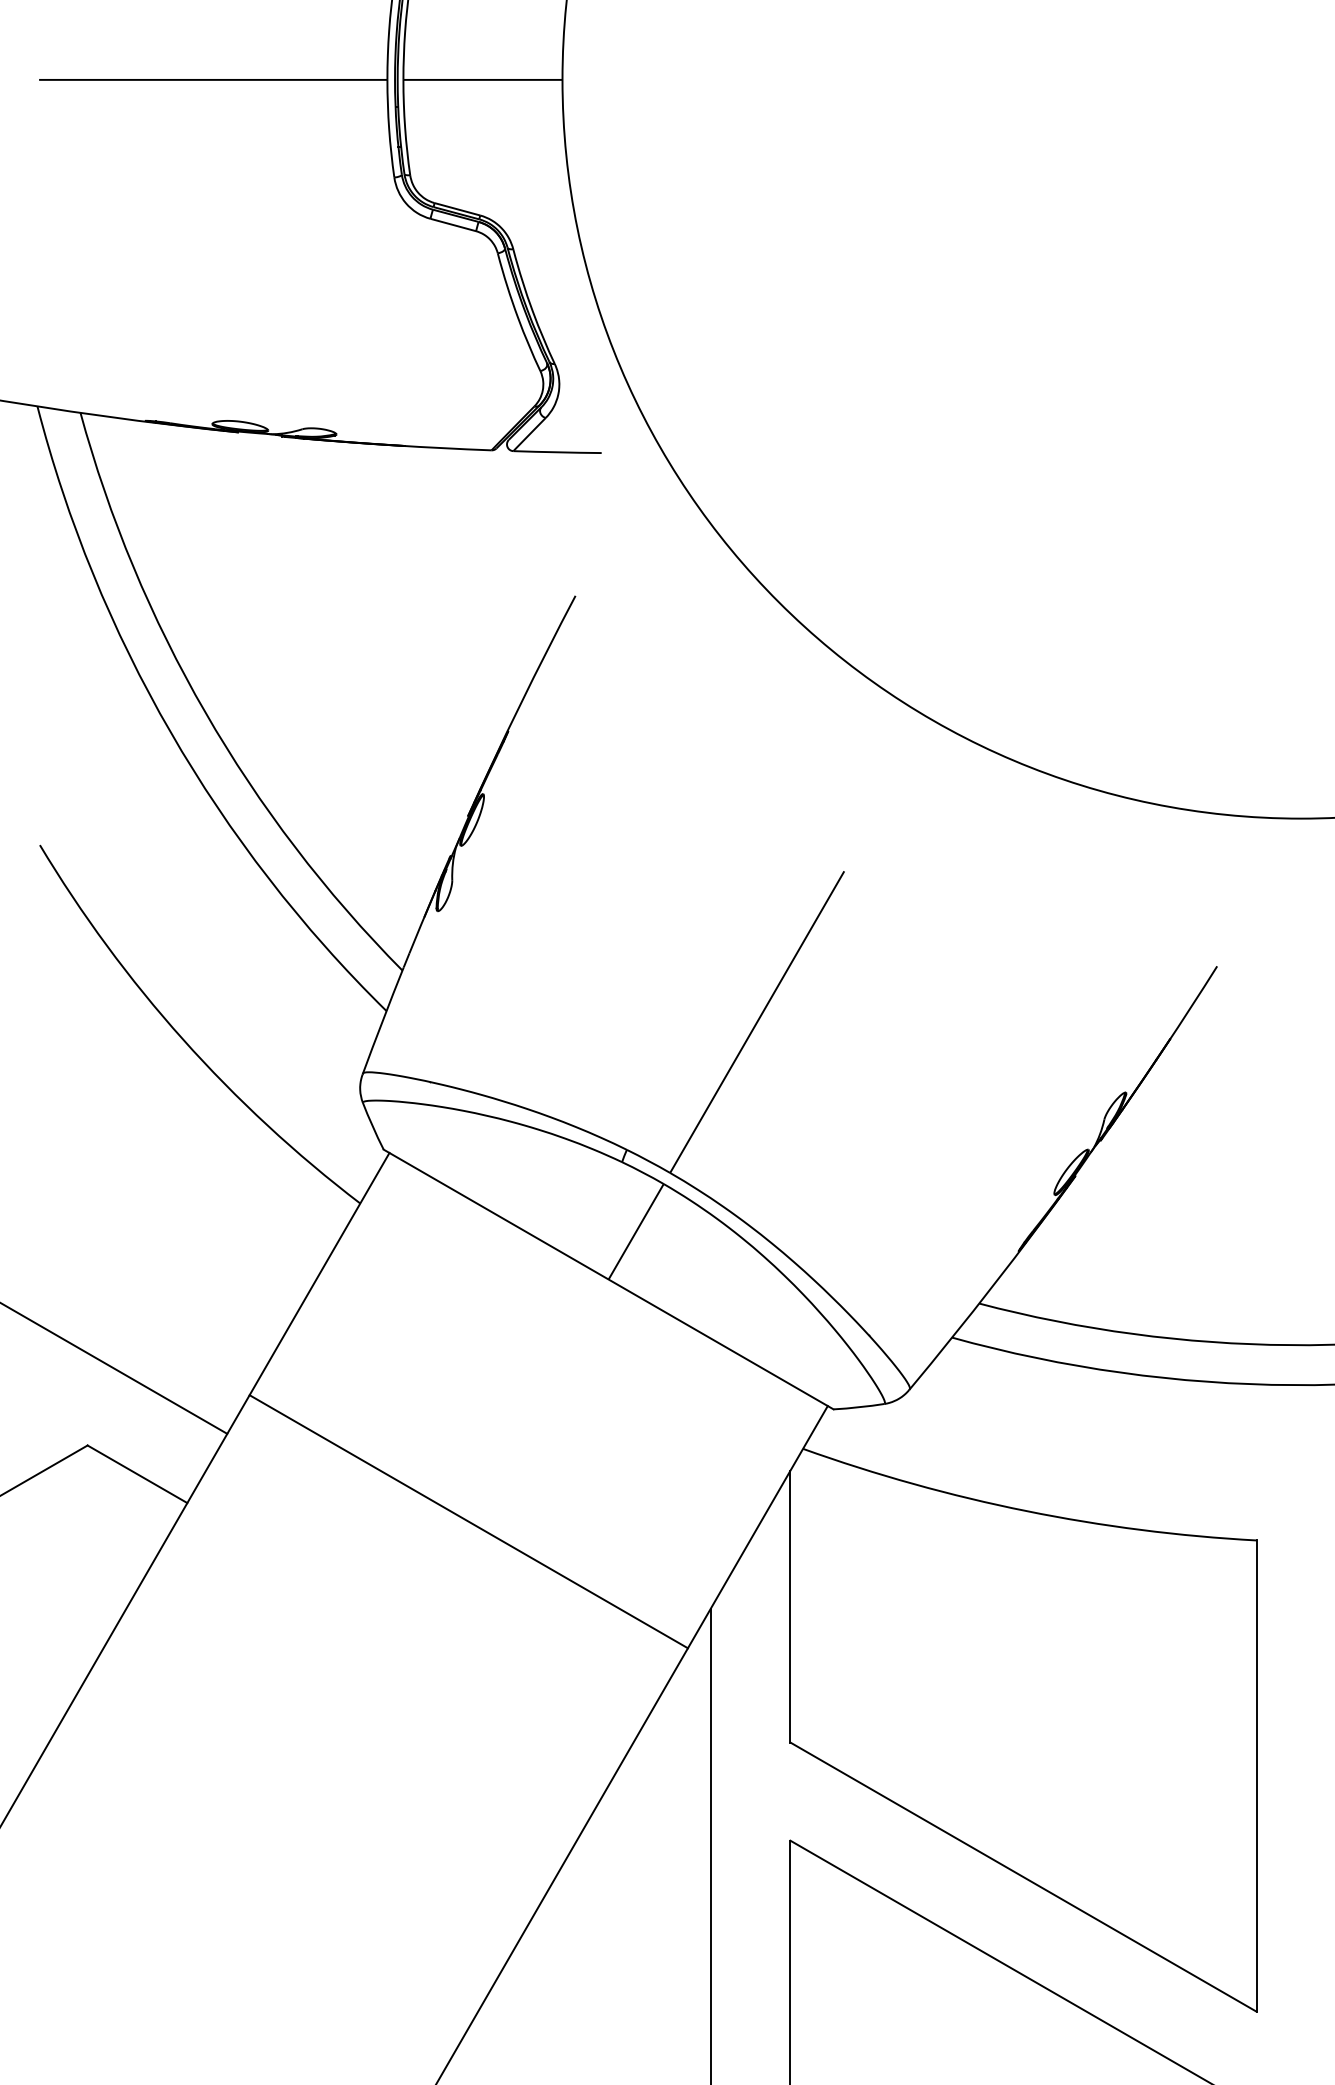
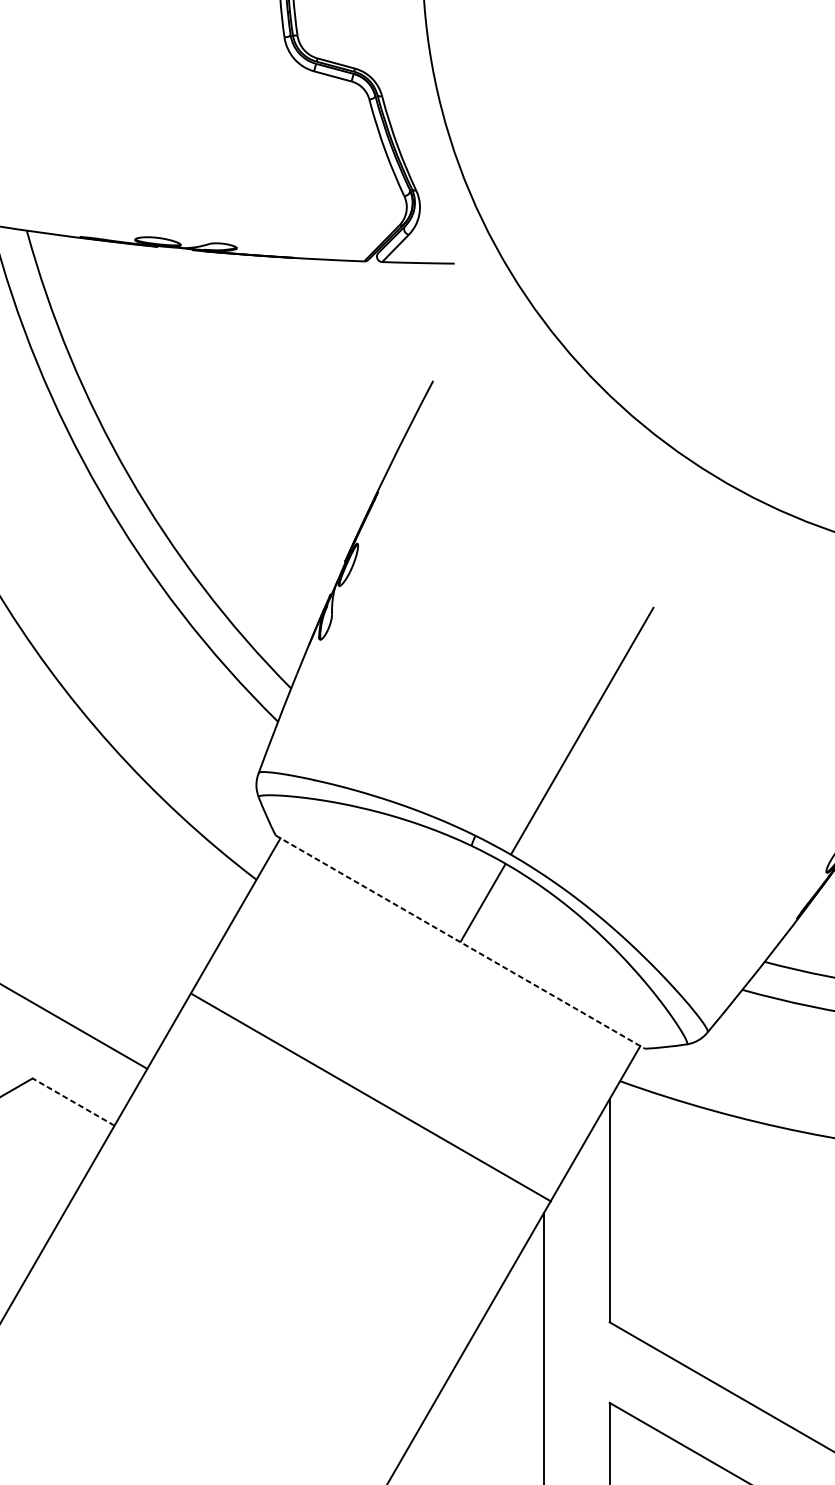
line: (608, 1279) -> (460, 942), solid -> dashed
line: (137, 1474) -> (73, 1102), solid -> dashed
line: (468, 1521) -> (370, 1097), moved

